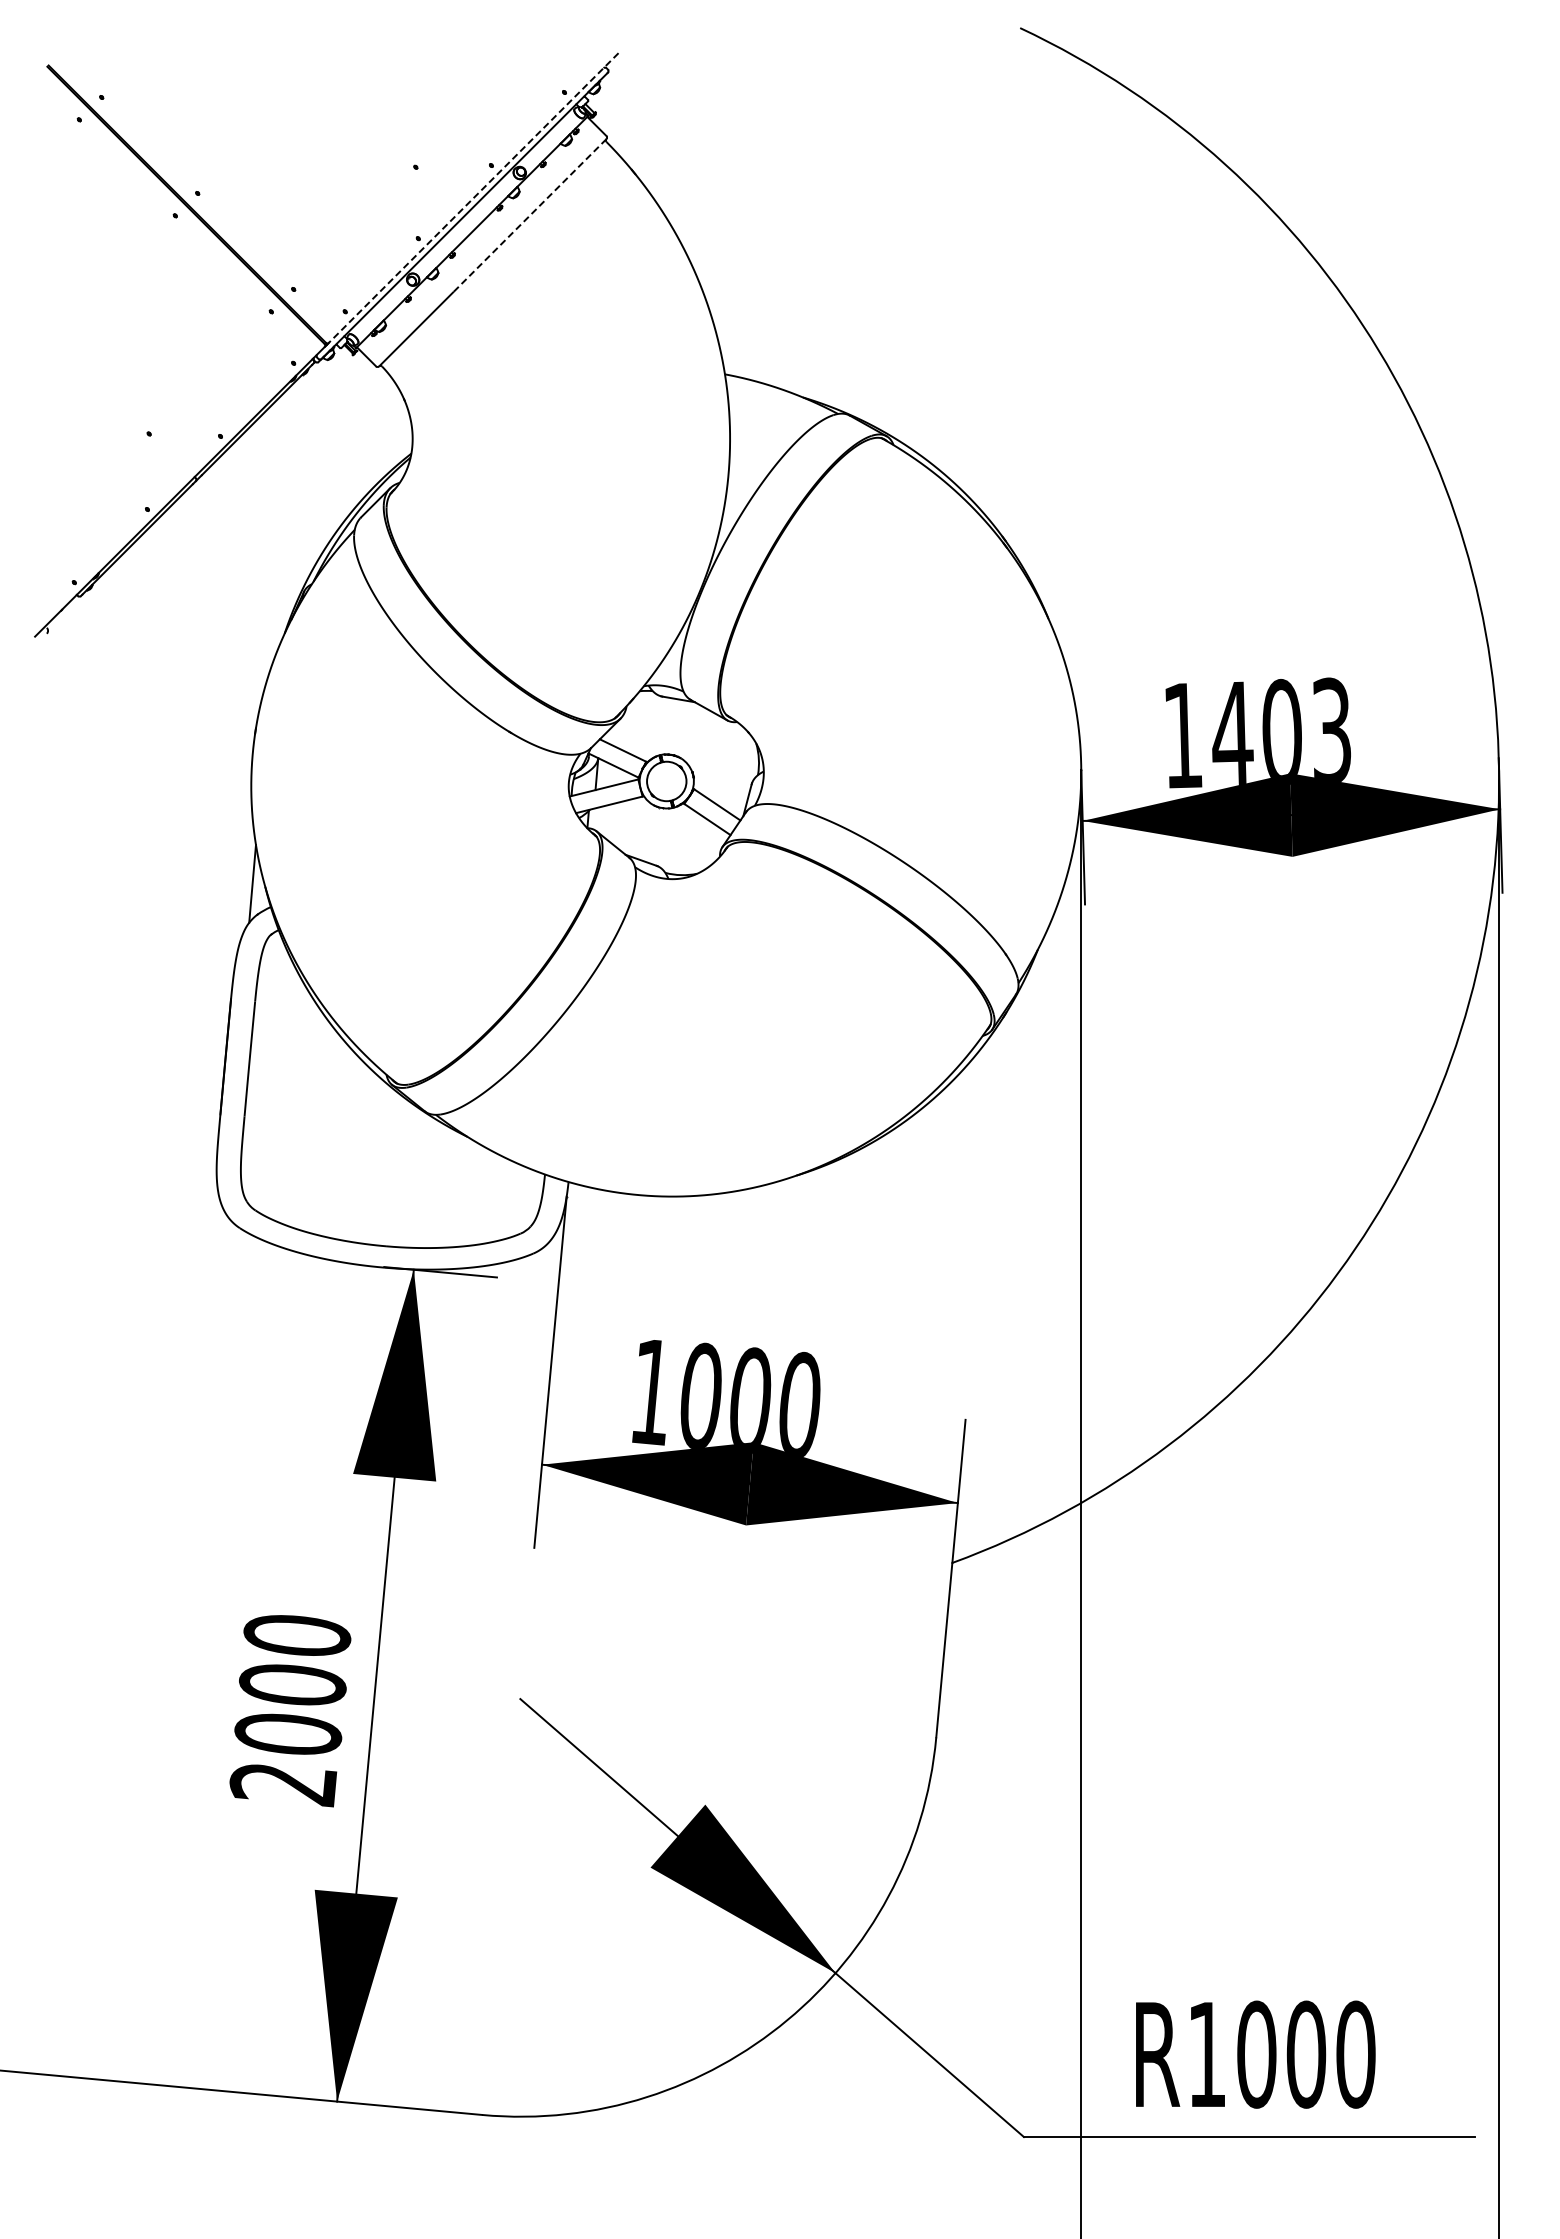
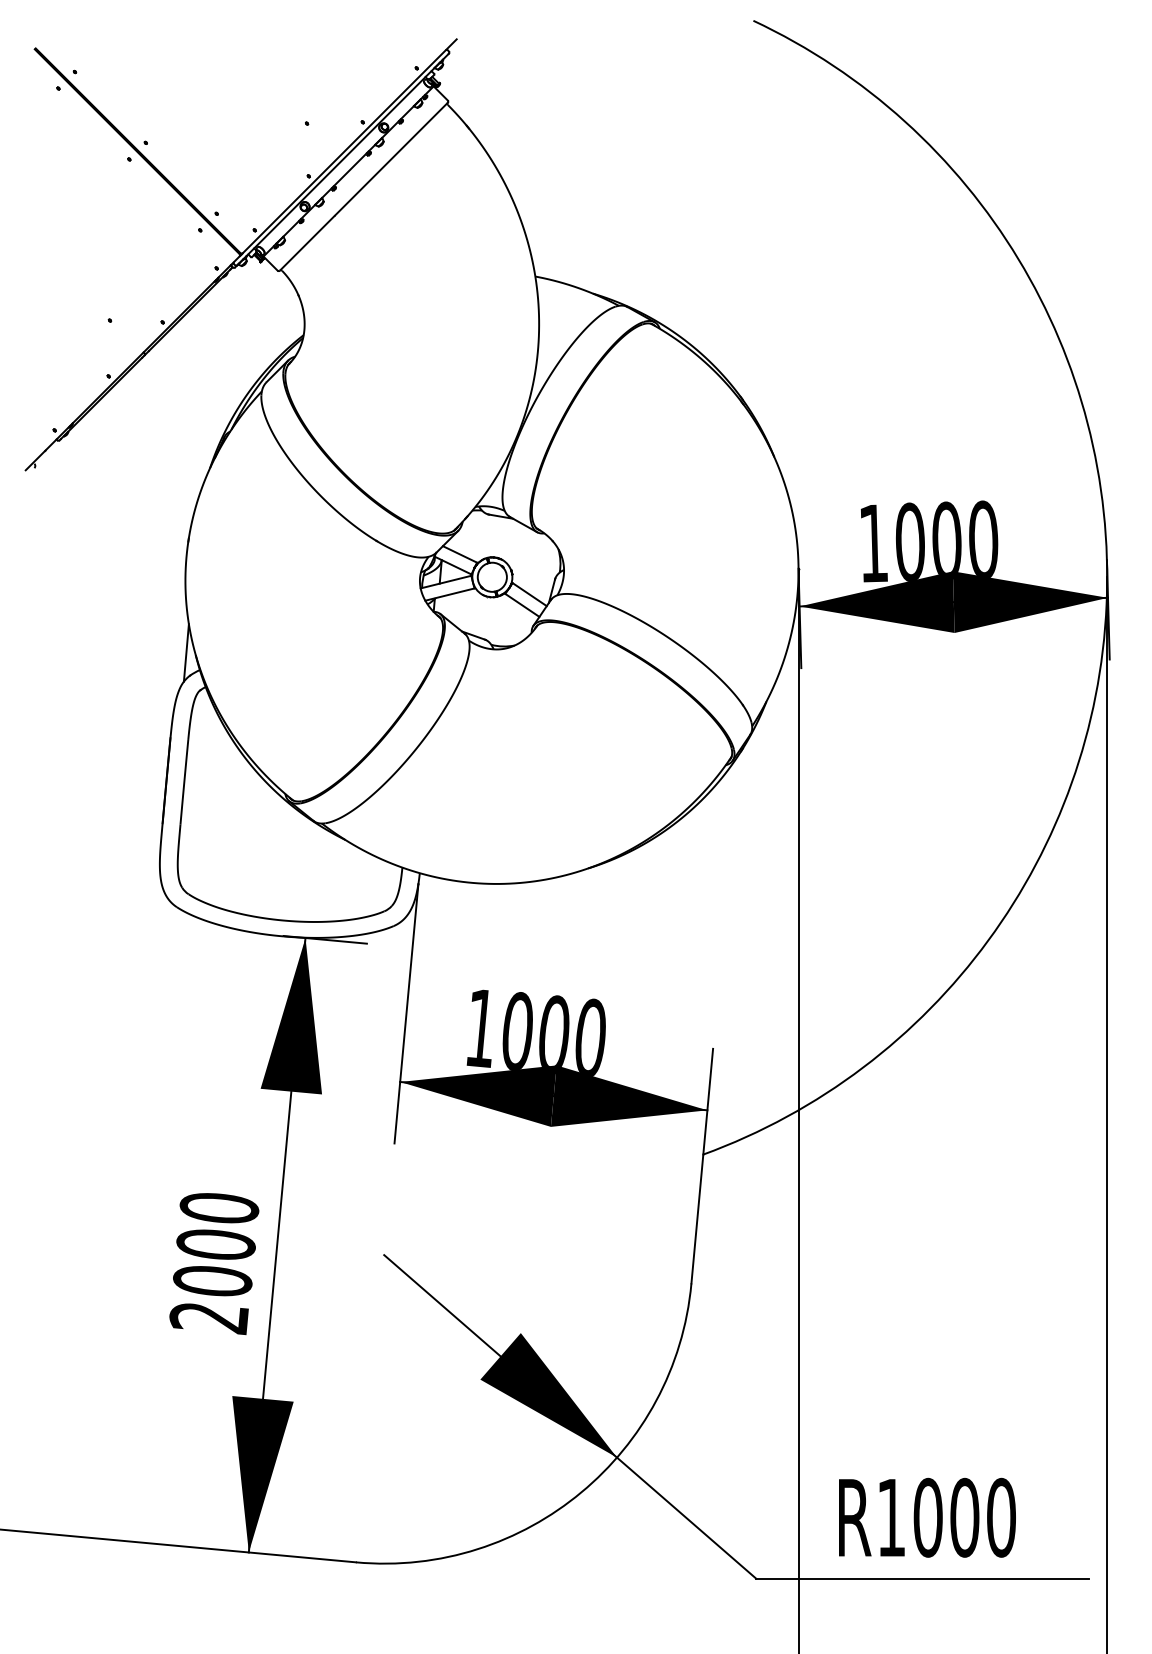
line: (473, 198) -> (349, 146), dashed -> solid
line: (530, 215) -> (391, 159), dashed -> solid
text: (1281, 732) -> (946, 541), 1403 -> 1000

